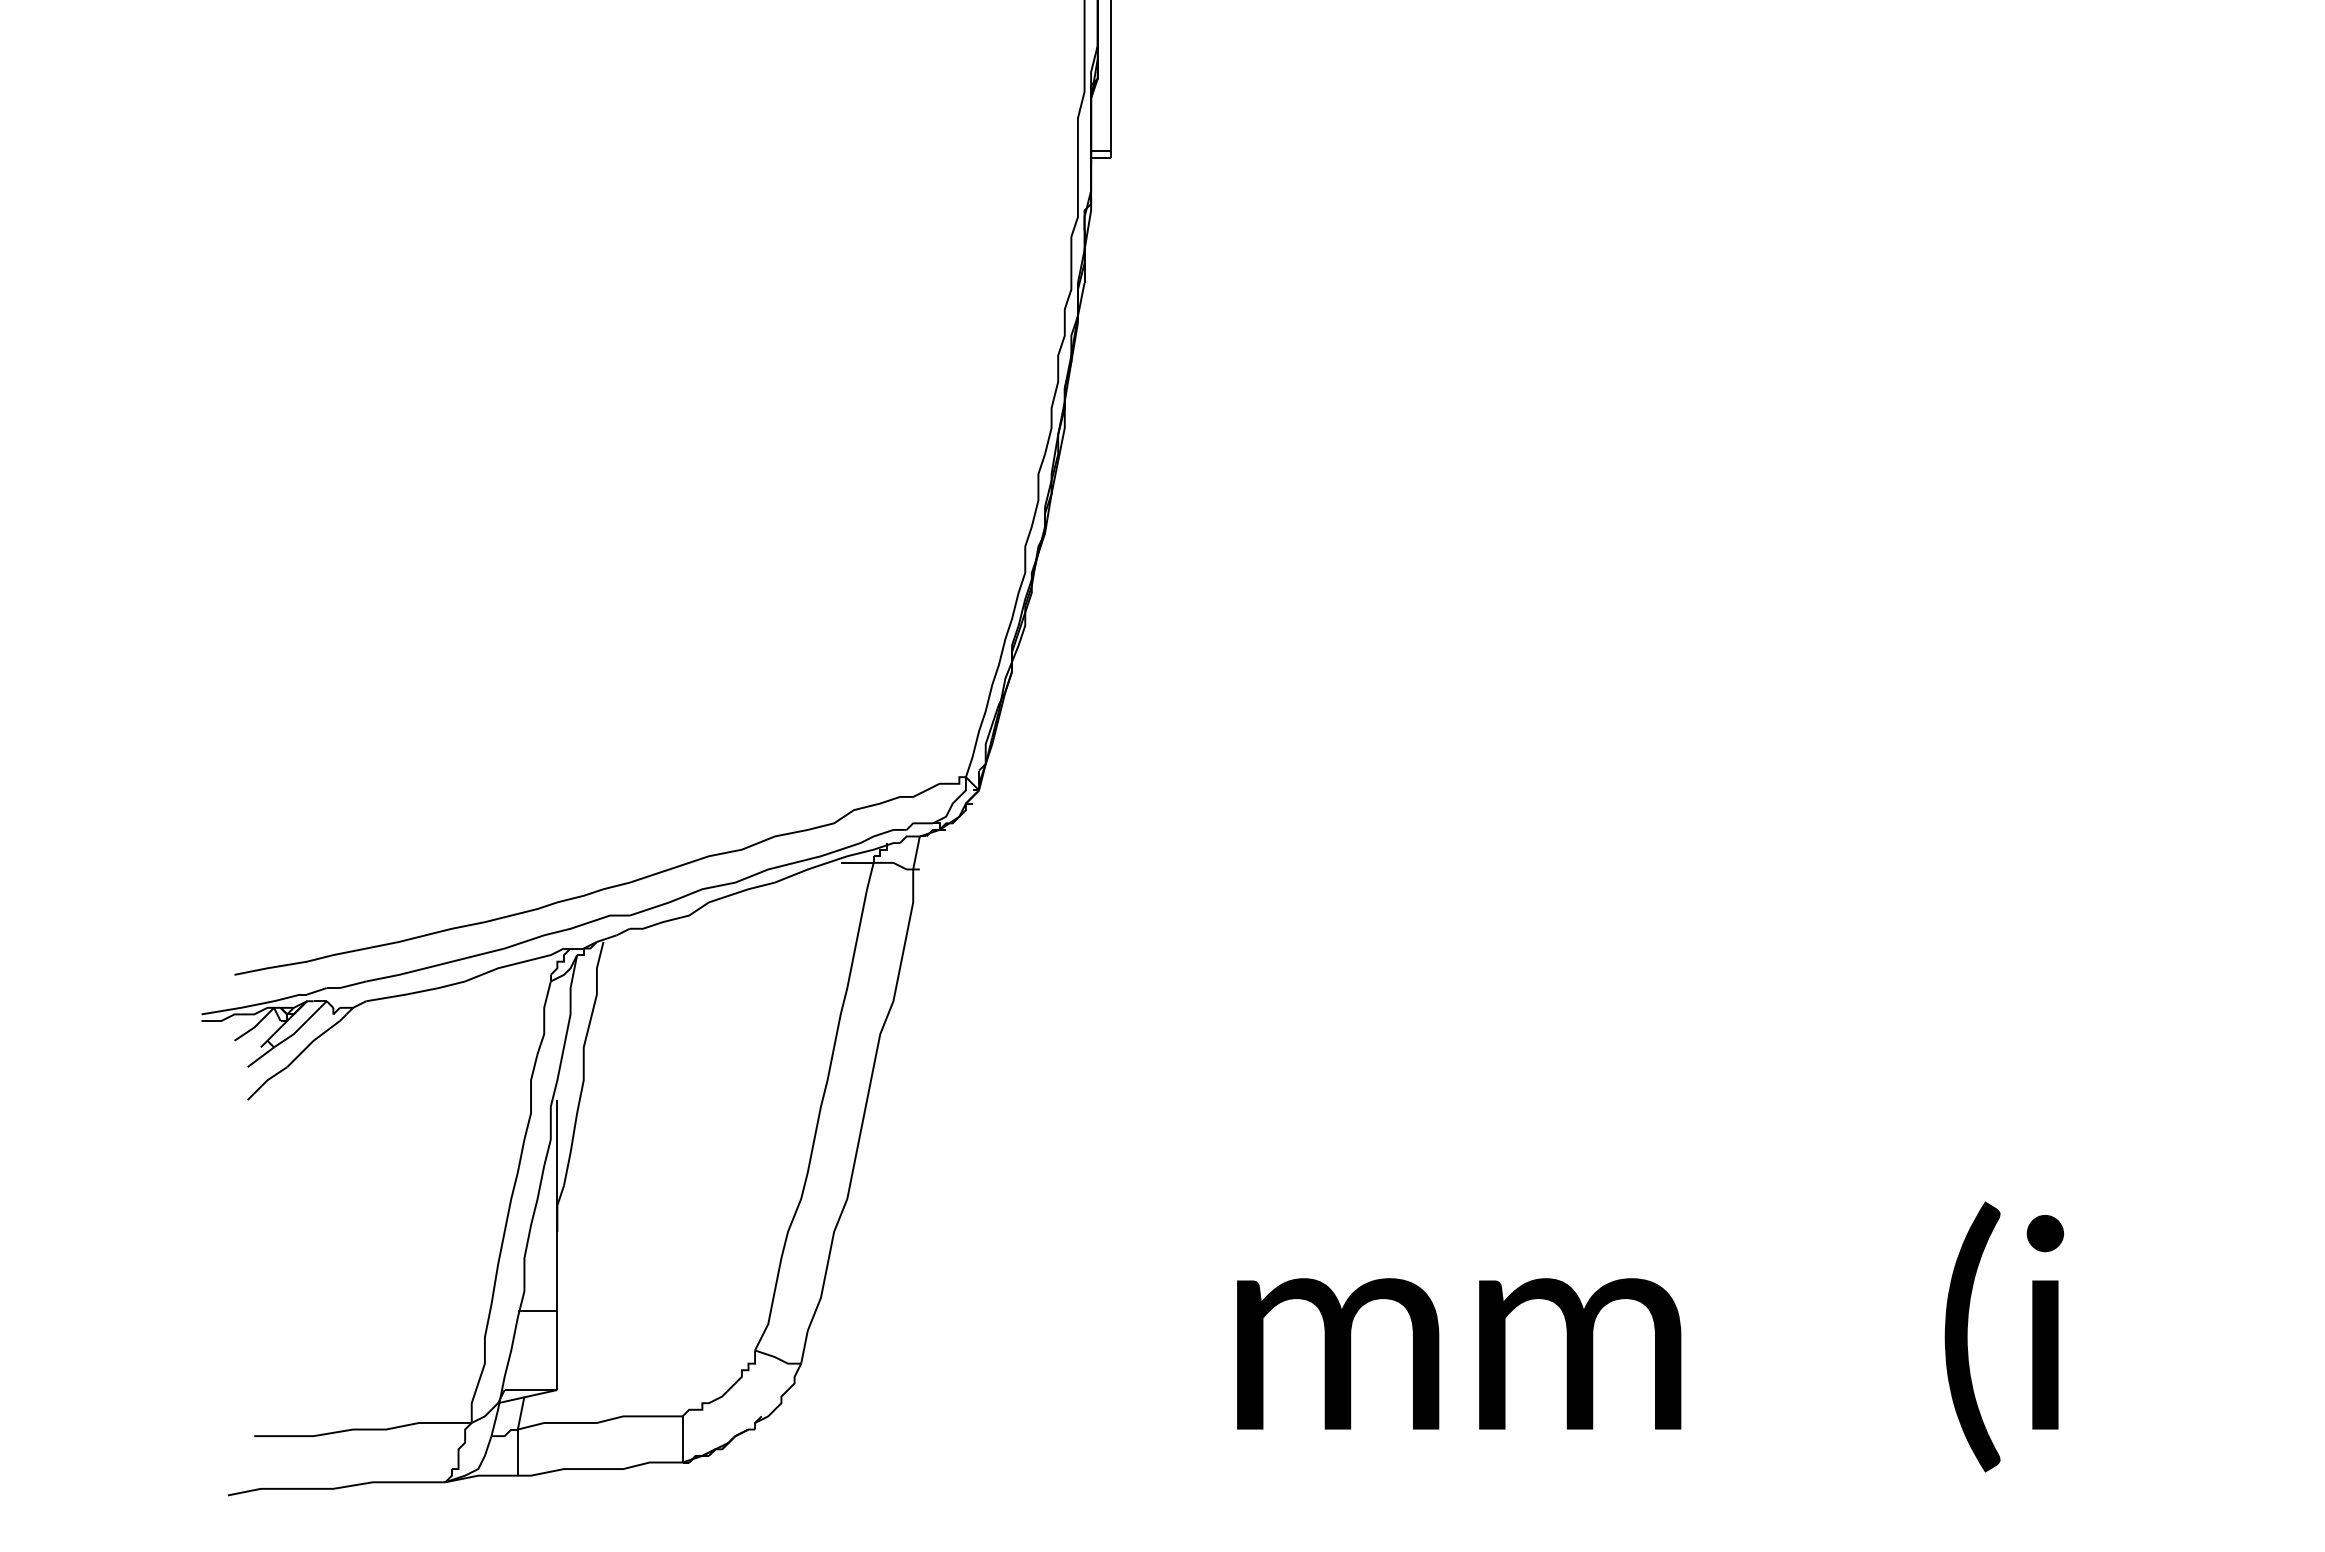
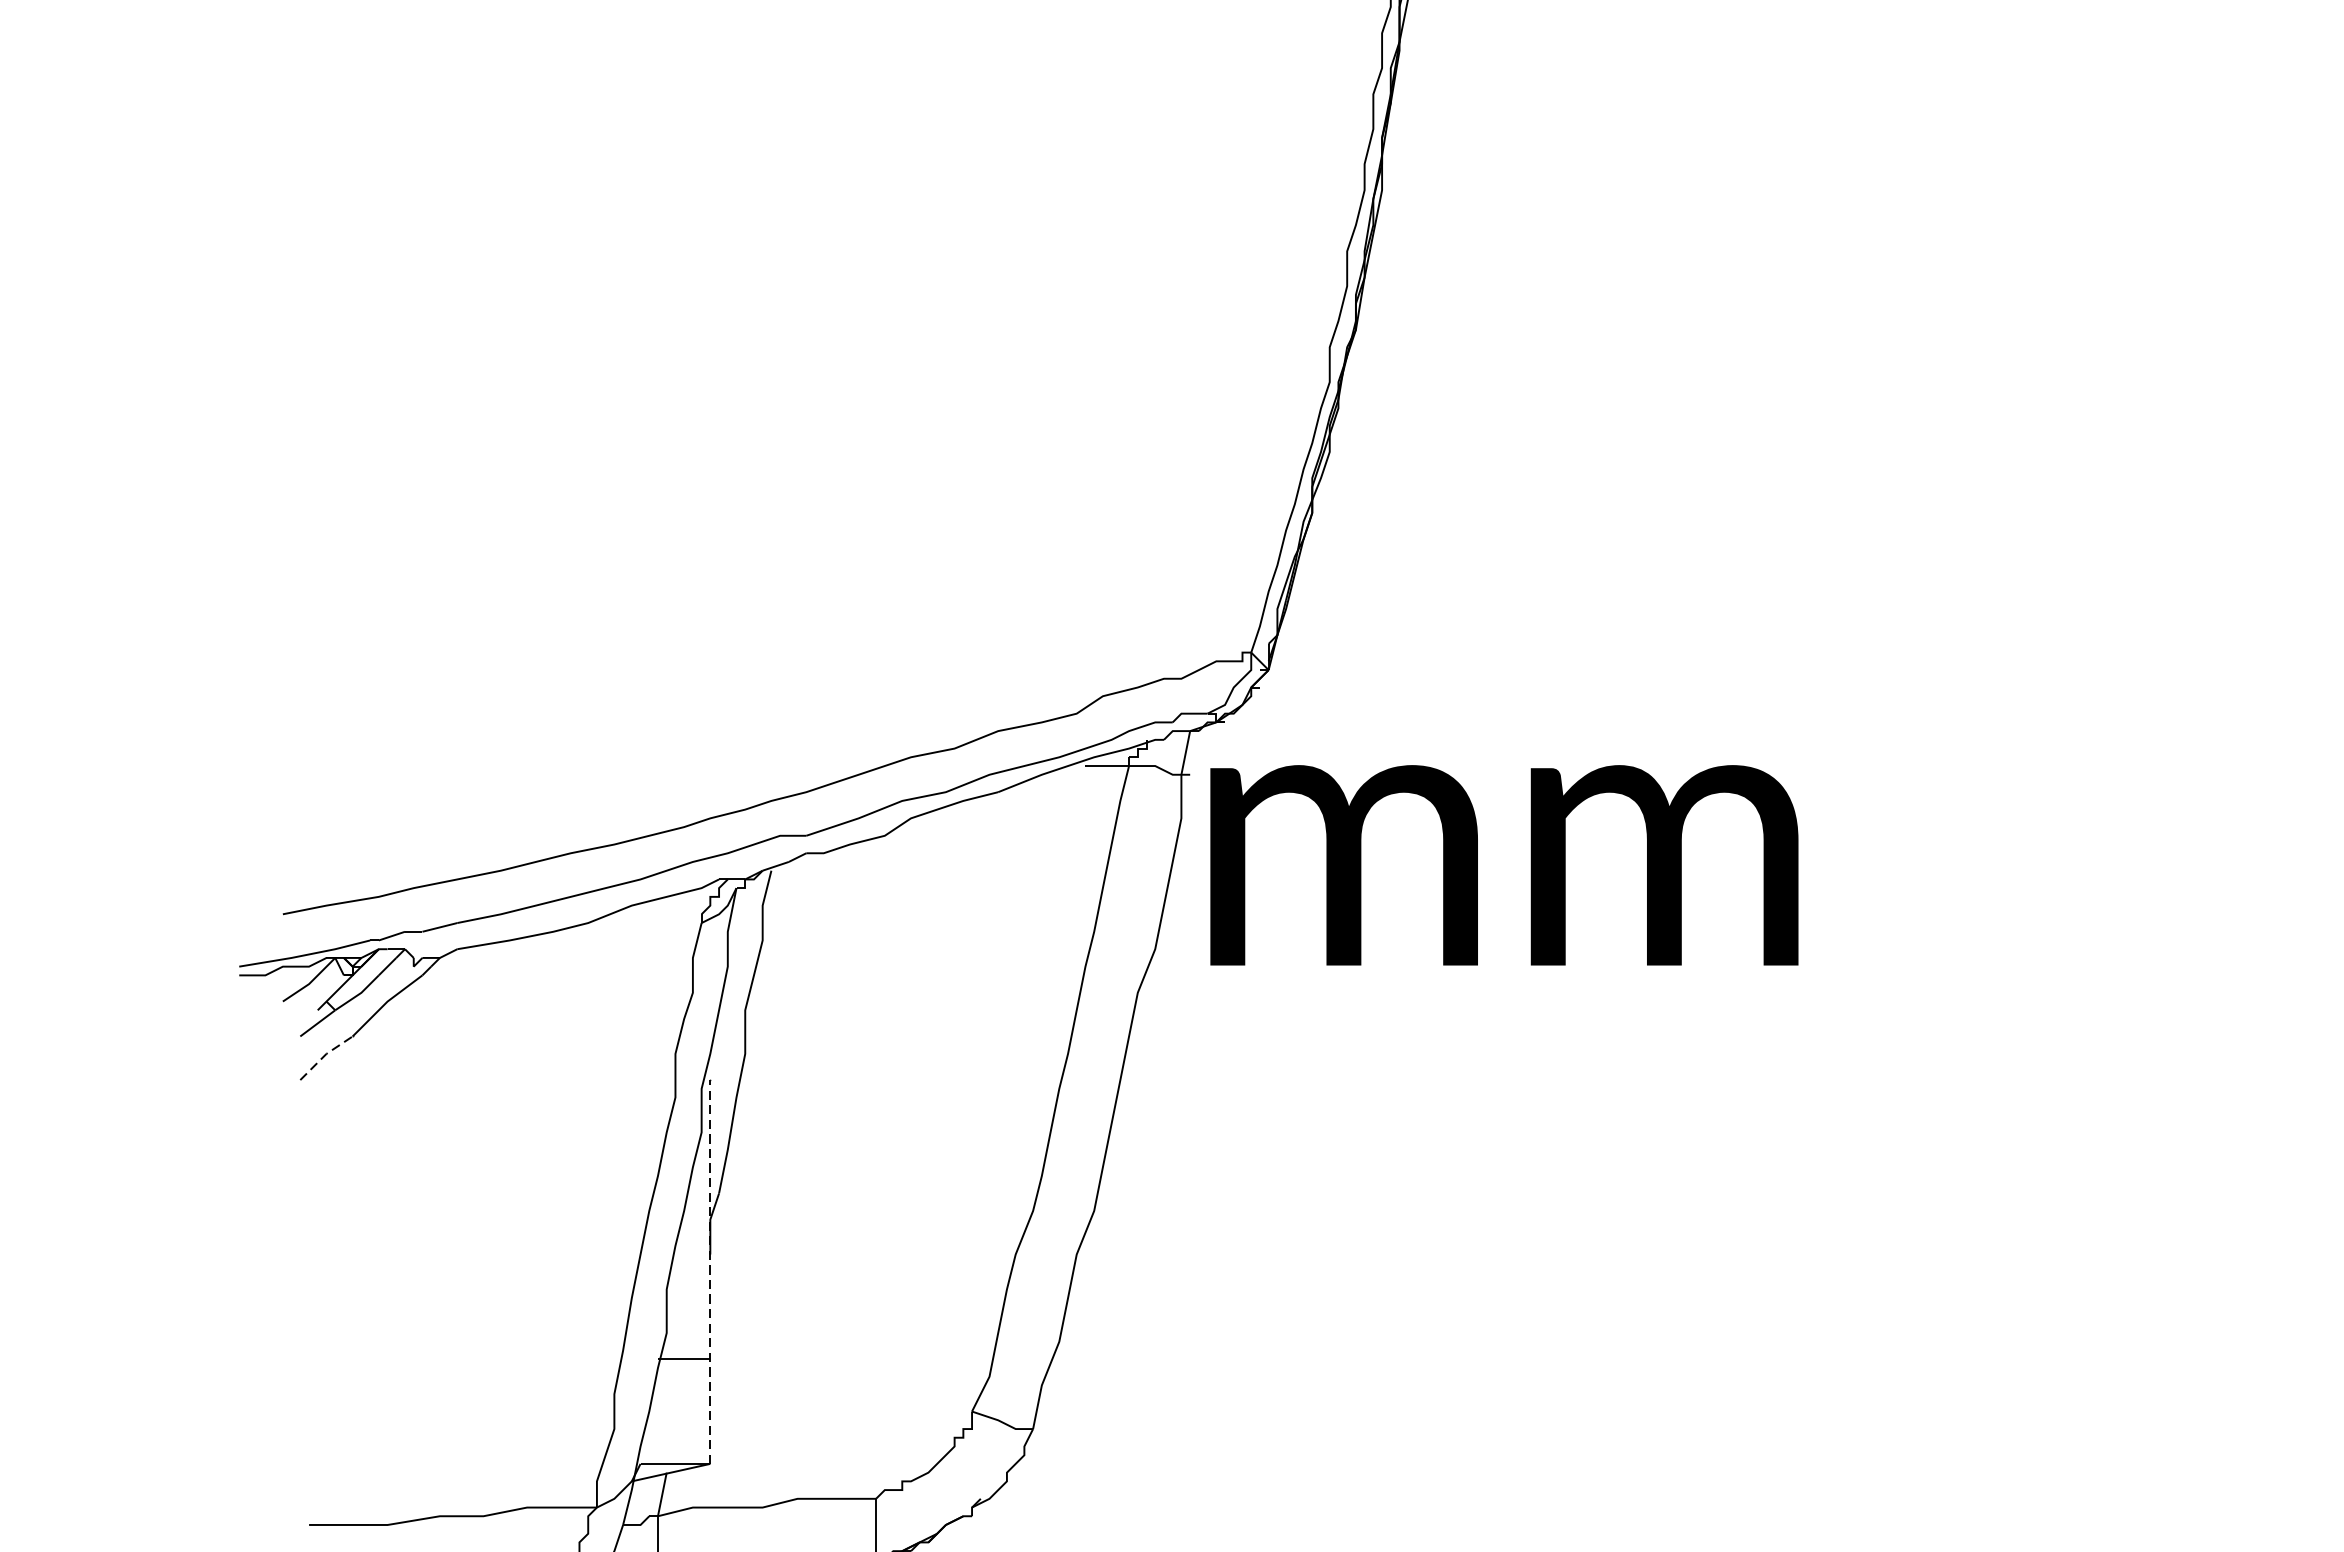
line: (266, 1081) -> (325, 1055), solid -> dashed
line: (557, 1244) -> (710, 1271), solid -> dashed
text: (1459, 1353) -> (1504, 864), moved

